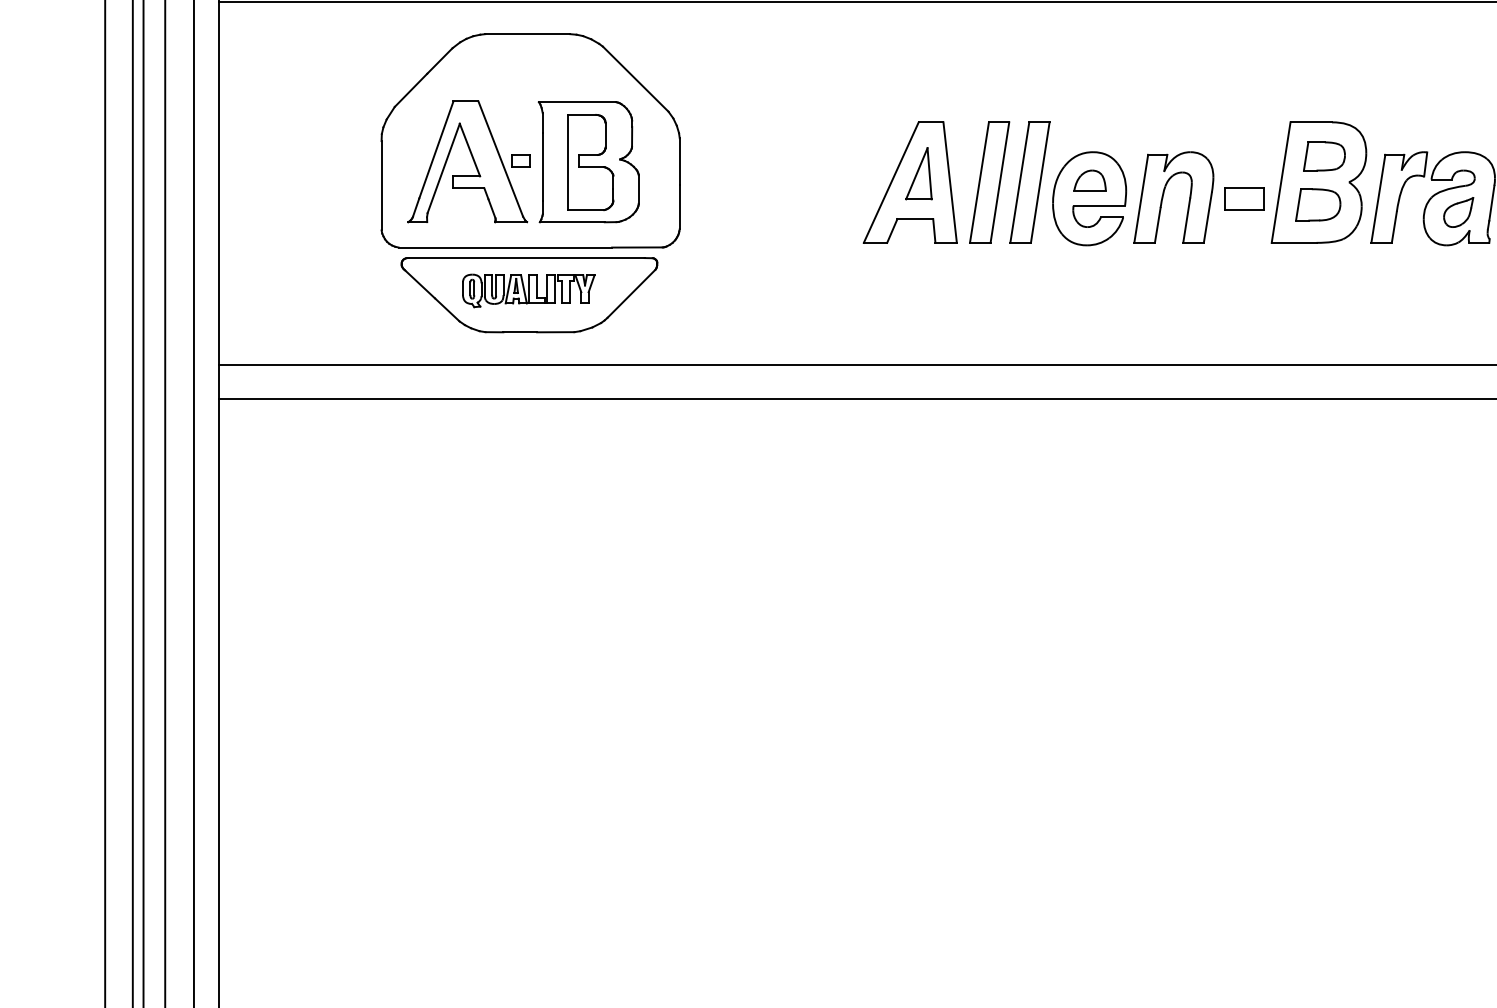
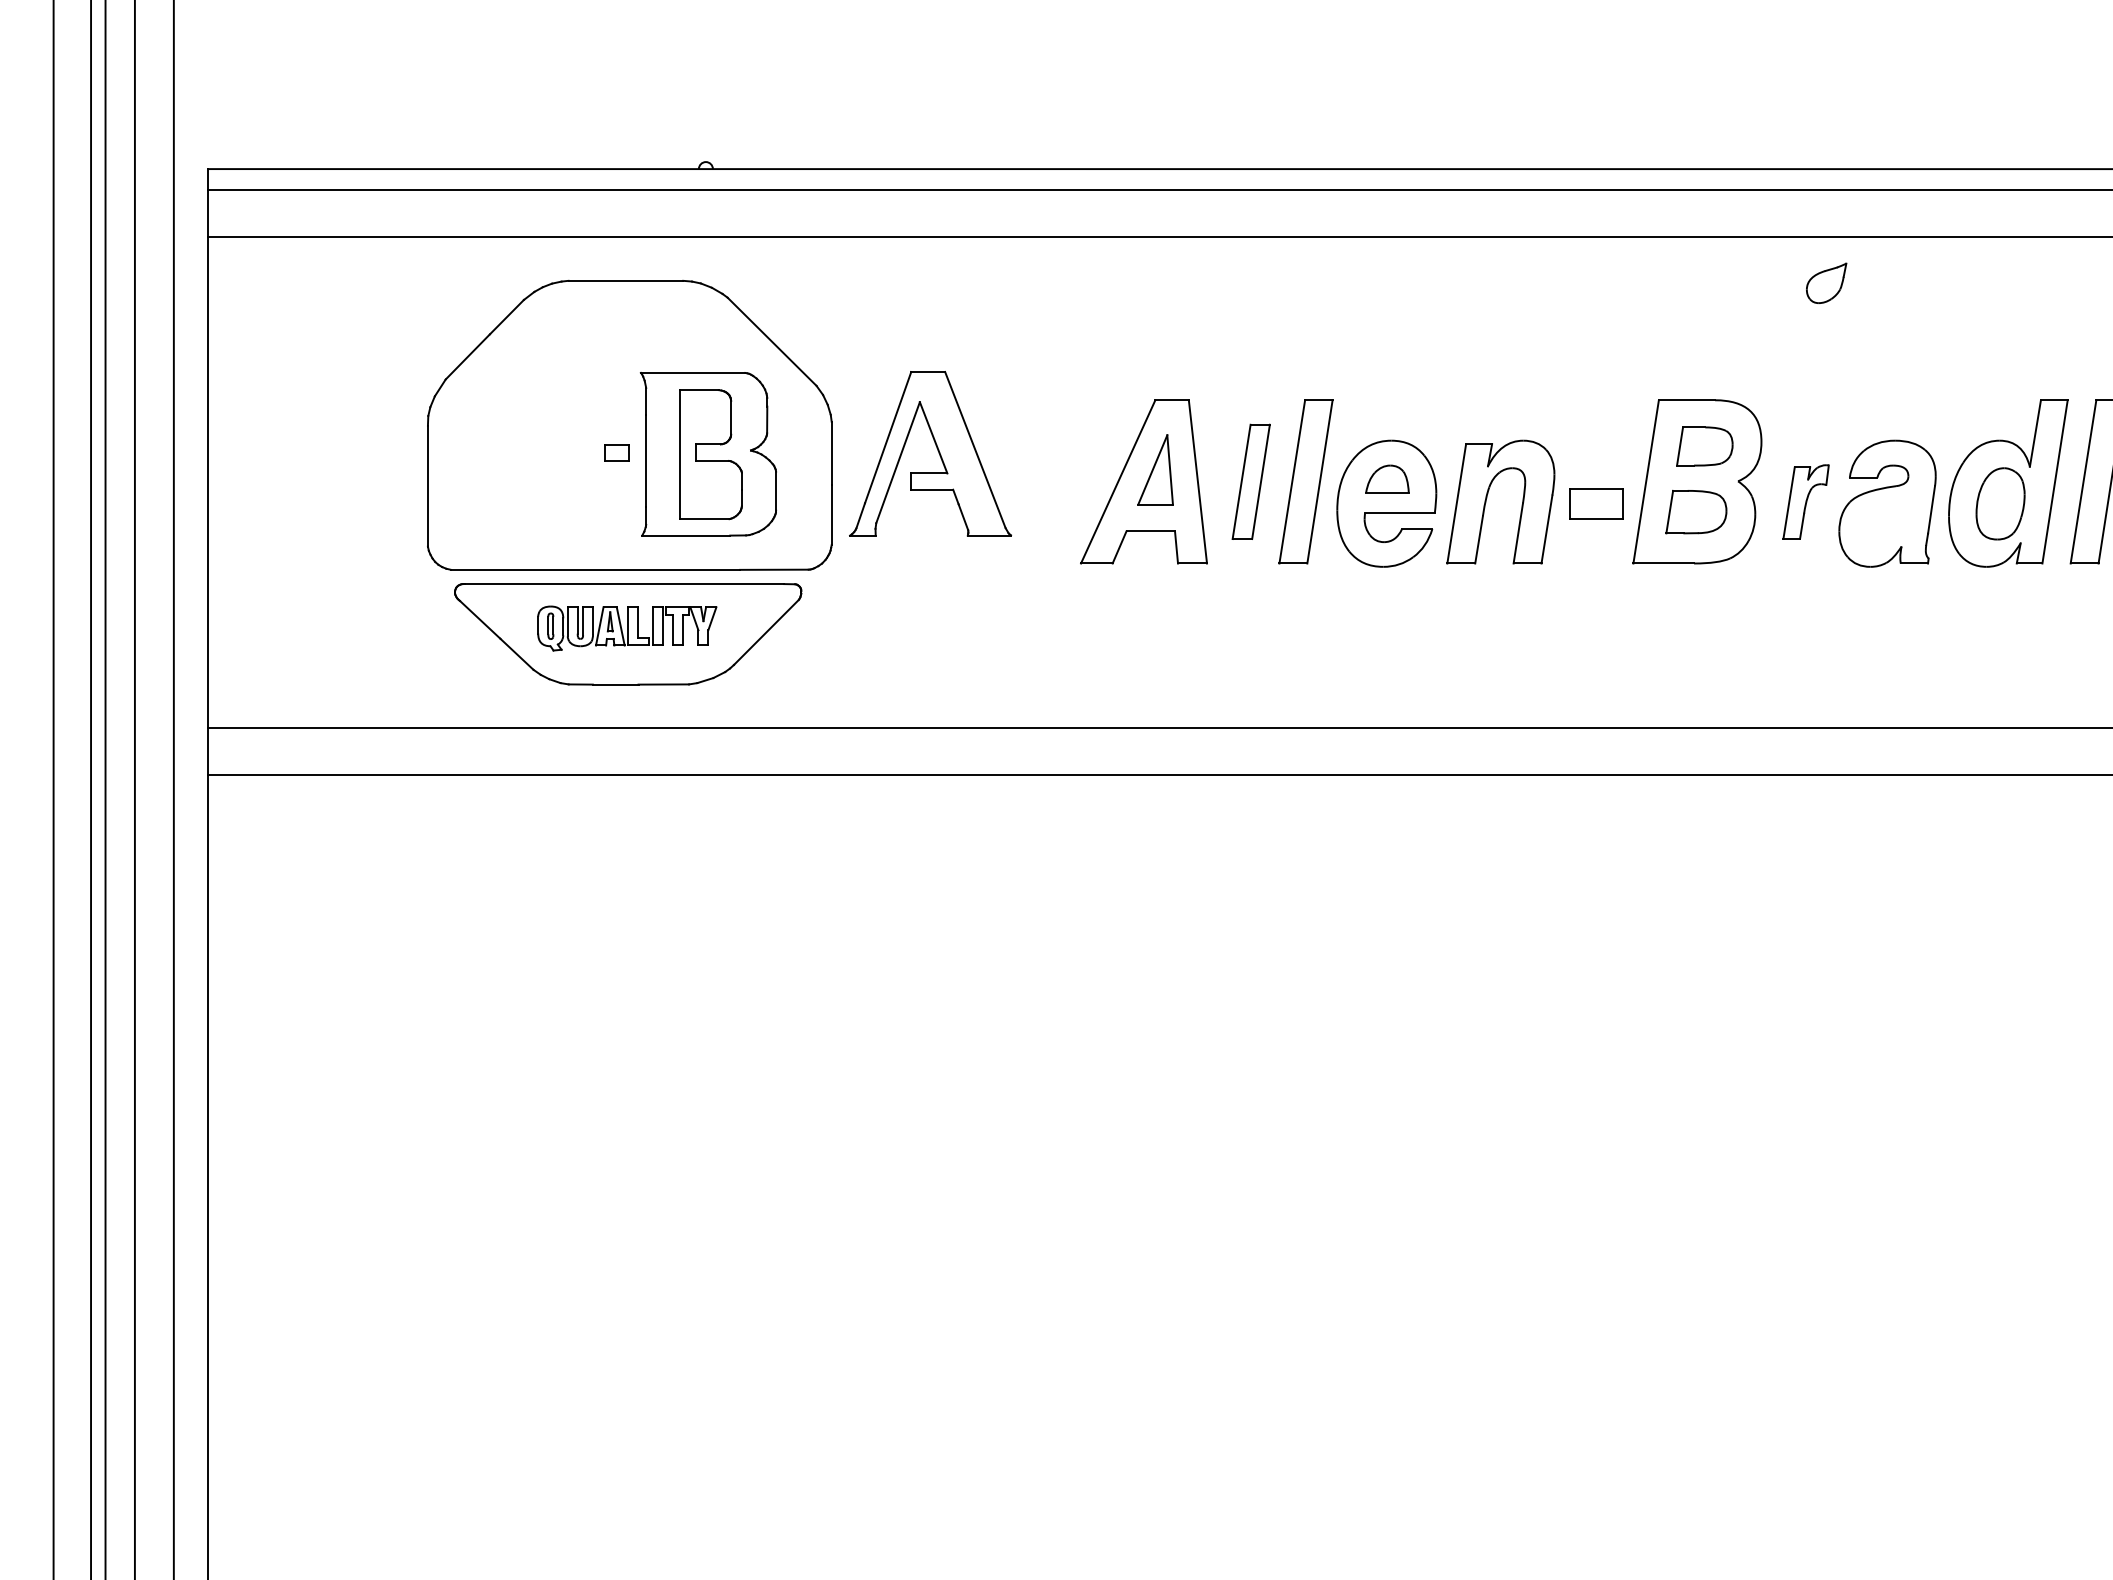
part: (472, 159) -> (937, 450), moved
part: (988, 182) -> (1250, 481), size x0.7
part: (1398, 197) -> (1805, 501), size x0.6
part: (1458, 211) -> (1826, 282), moved

